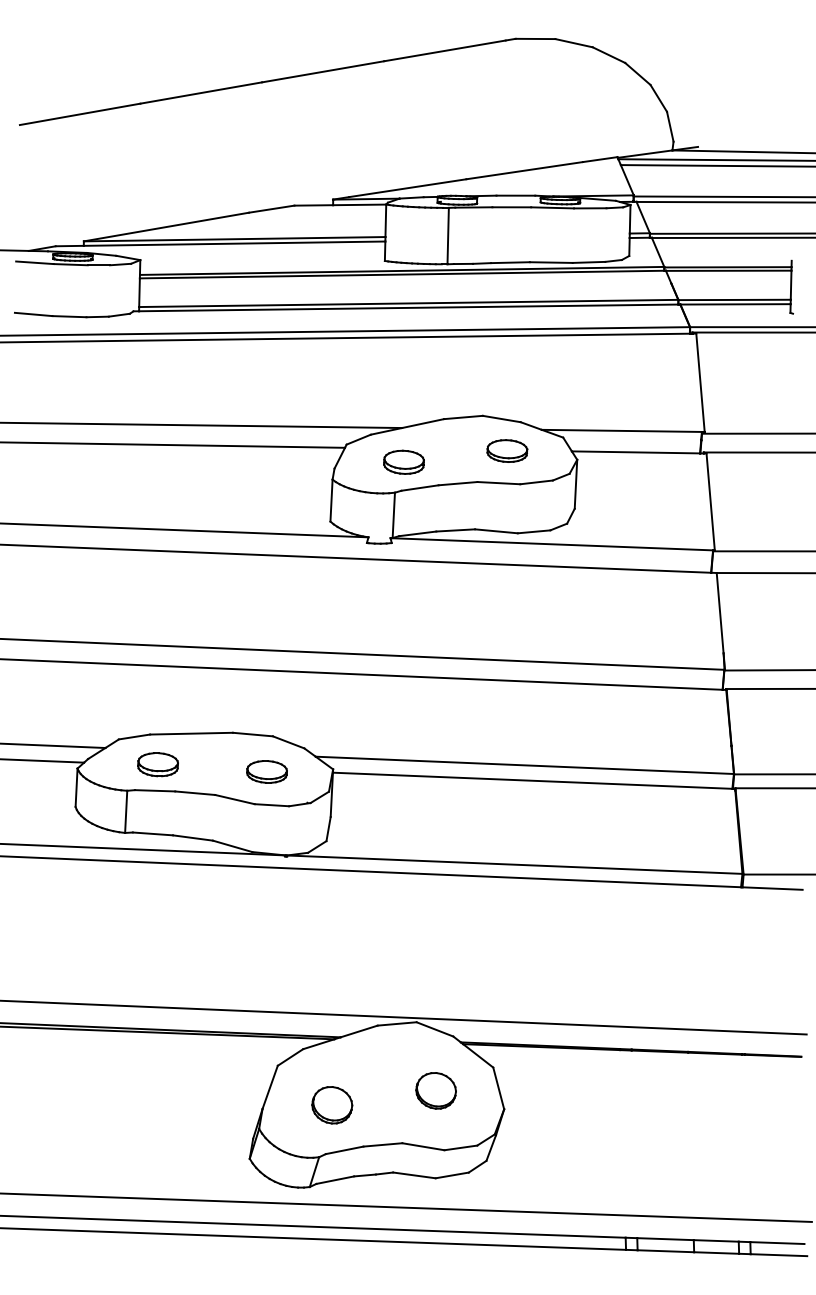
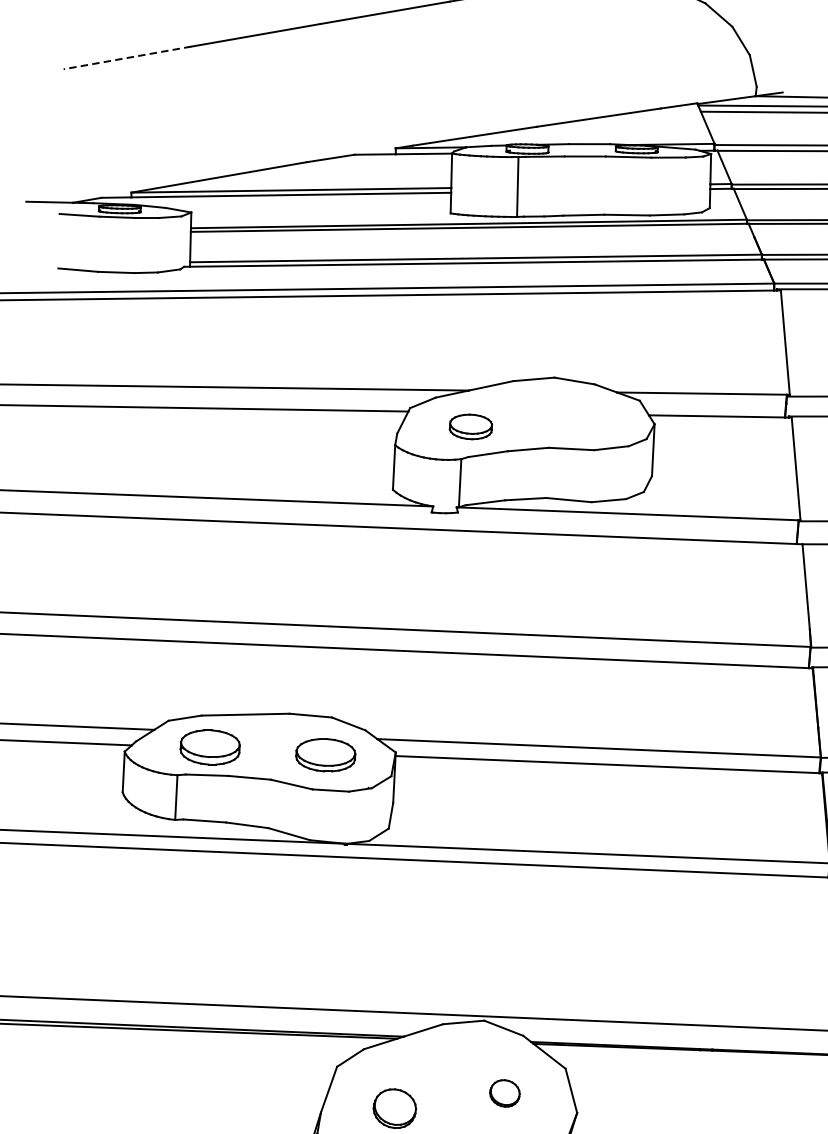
line: (79, 114) -> (126, 58), solid -> dashed
part: (507, 450) -> (580, 414), removed
part: (157, 764) -> (209, 747), size x1.4
part: (266, 771) -> (325, 754), size x1.4
part: (435, 1090) -> (504, 1093), size x0.7

